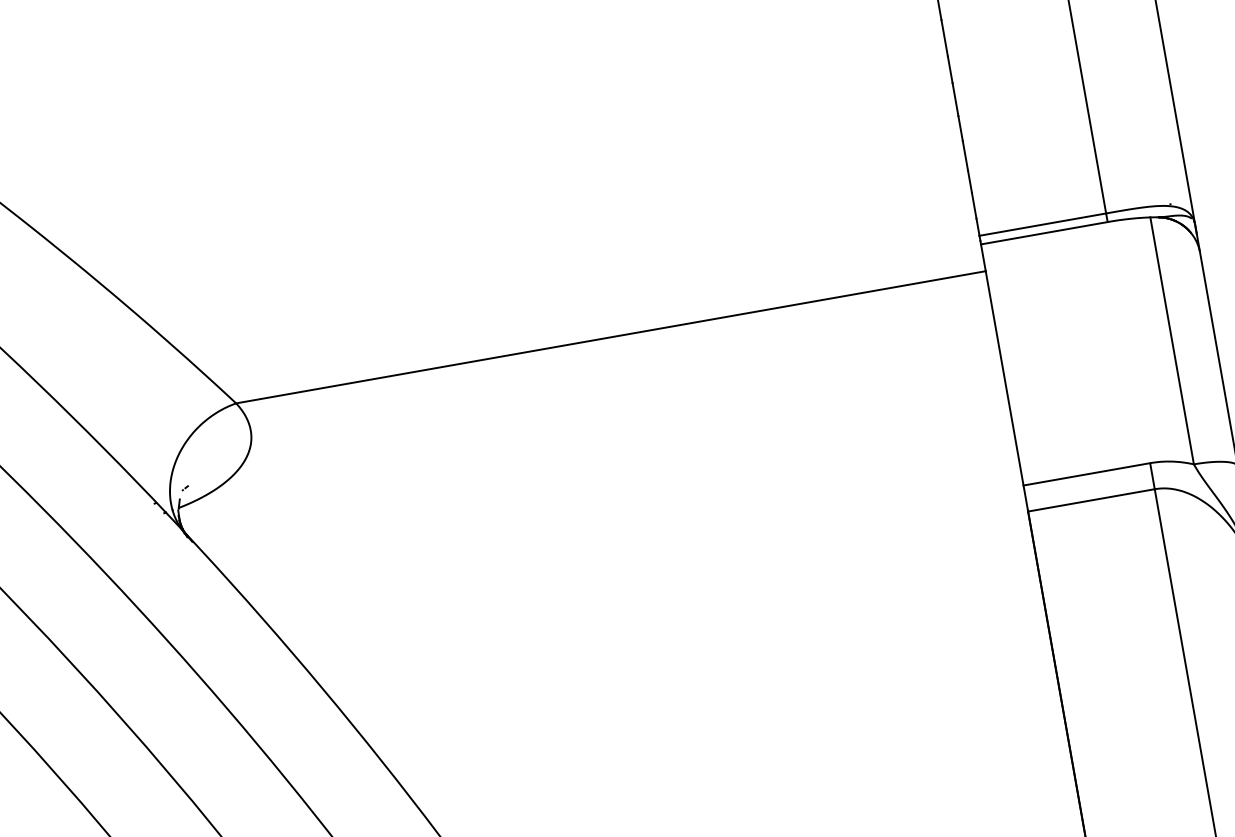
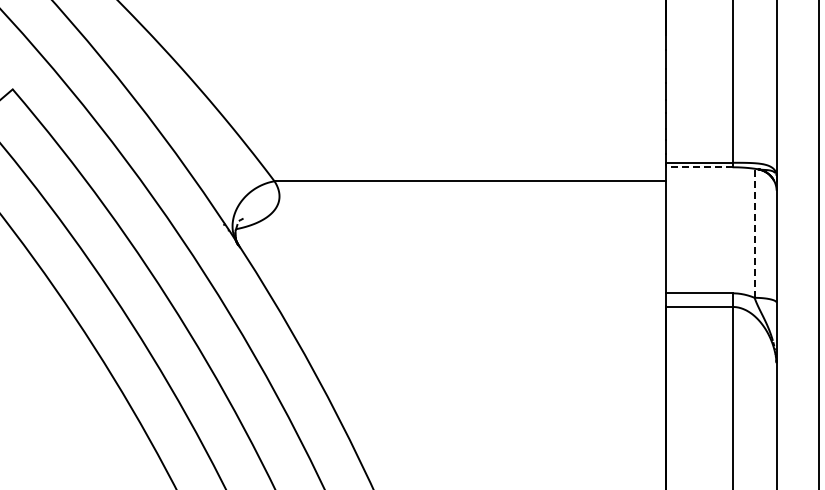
line: (1042, 233) -> (698, 167), solid -> dashed
line: (1171, 341) -> (754, 233), solid -> dashed

